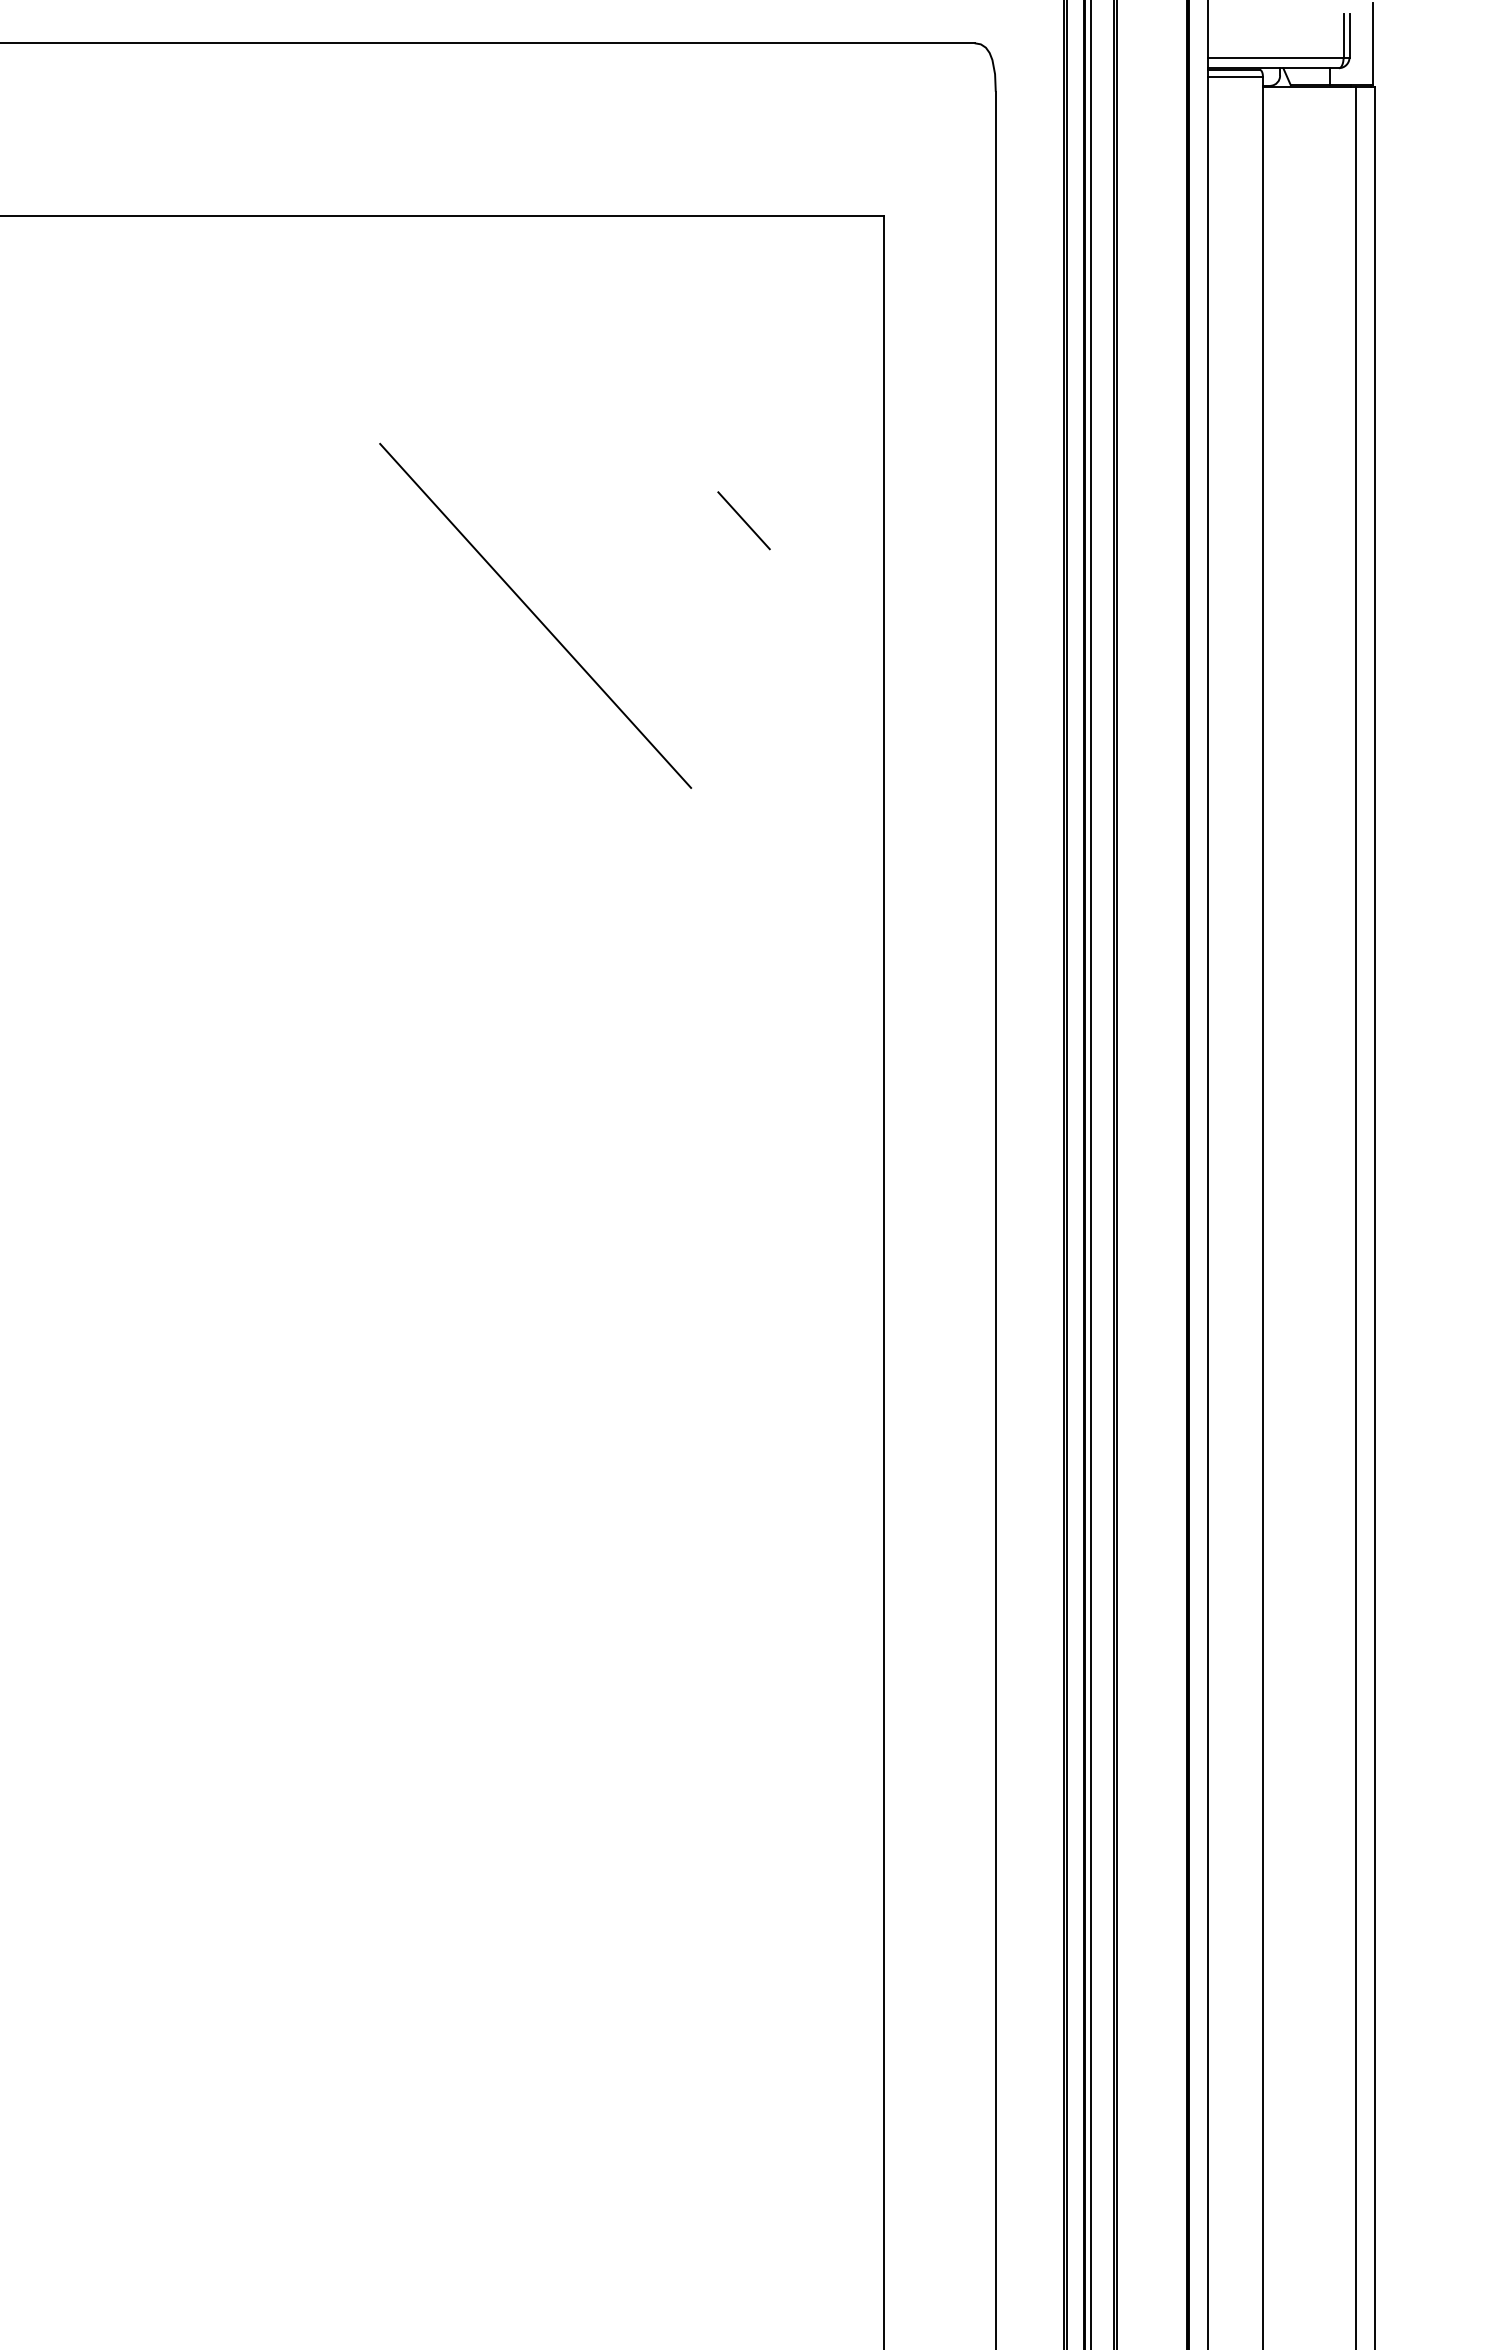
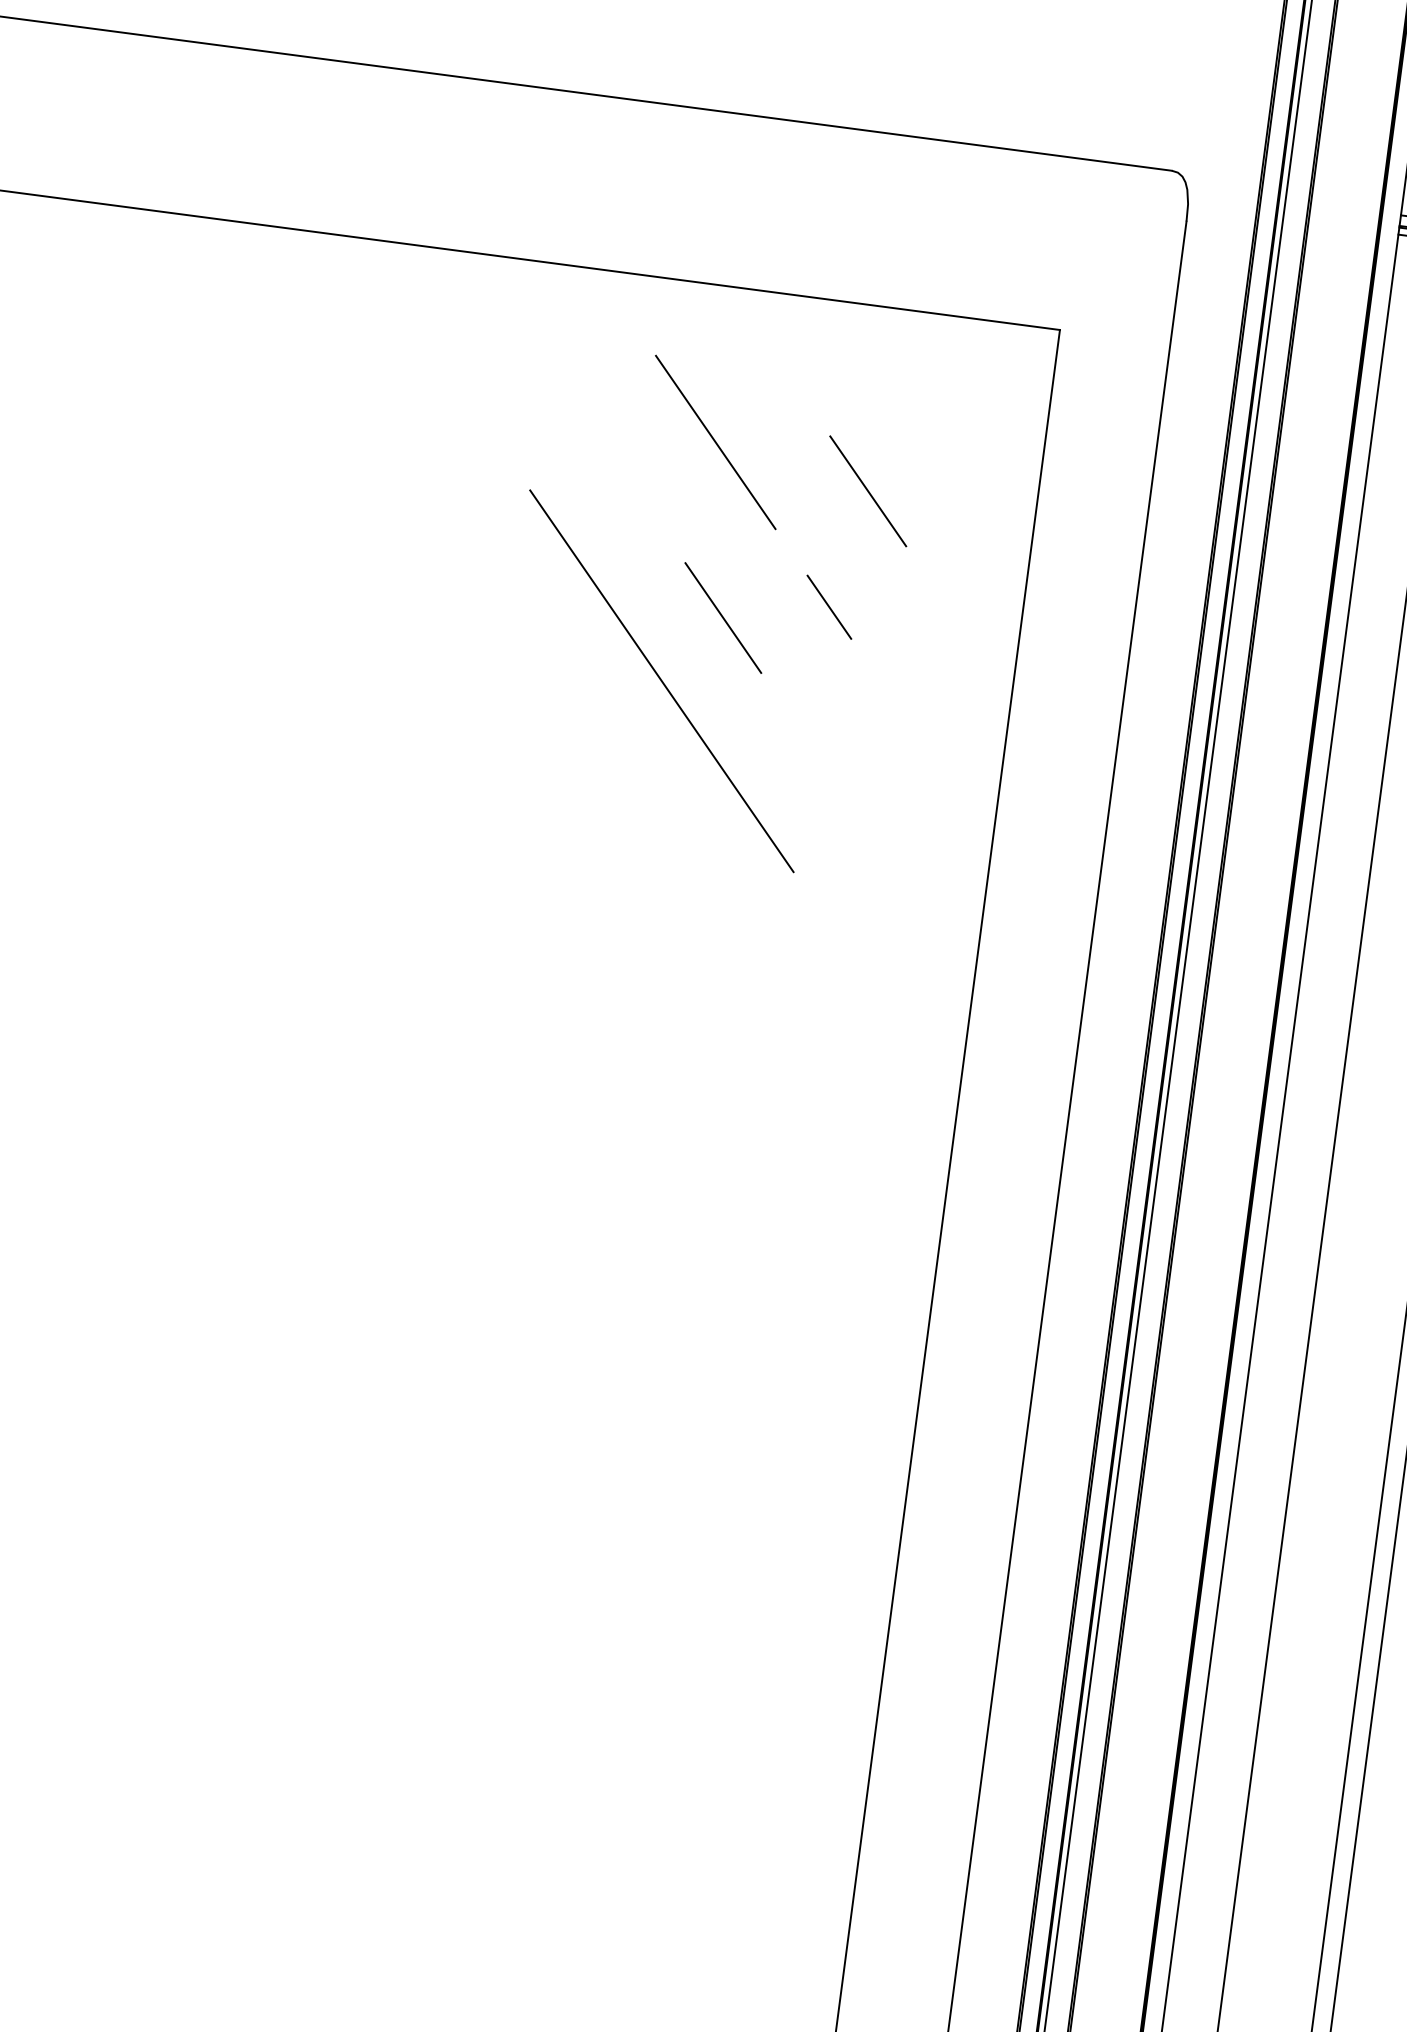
line: (557, 372) -> (715, 442), added
line: (715, 400) -> (868, 491), added
line: (743, 520) -> (828, 606), moved
line: (588, 544) -> (723, 617), added

